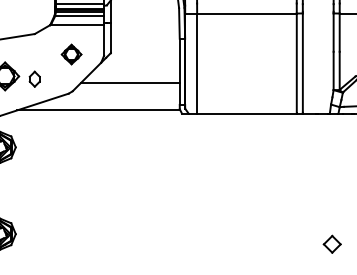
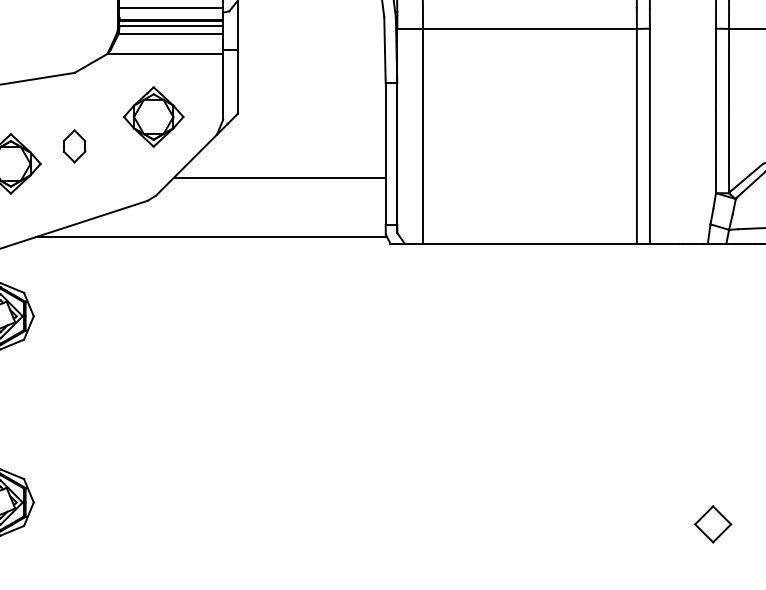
part: (71, 54) -> (153, 116), size x1.43
part: (34, 78) -> (73, 144), moved

